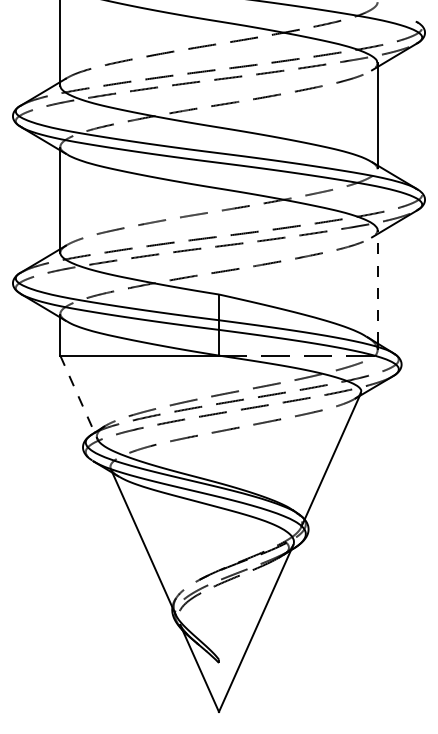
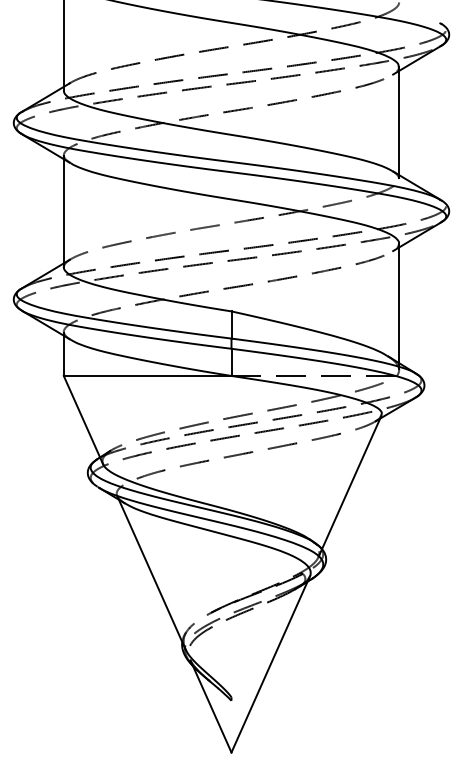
line: (377, 286) -> (398, 302), dashed -> solid
line: (78, 397) -> (83, 420), dashed -> solid

